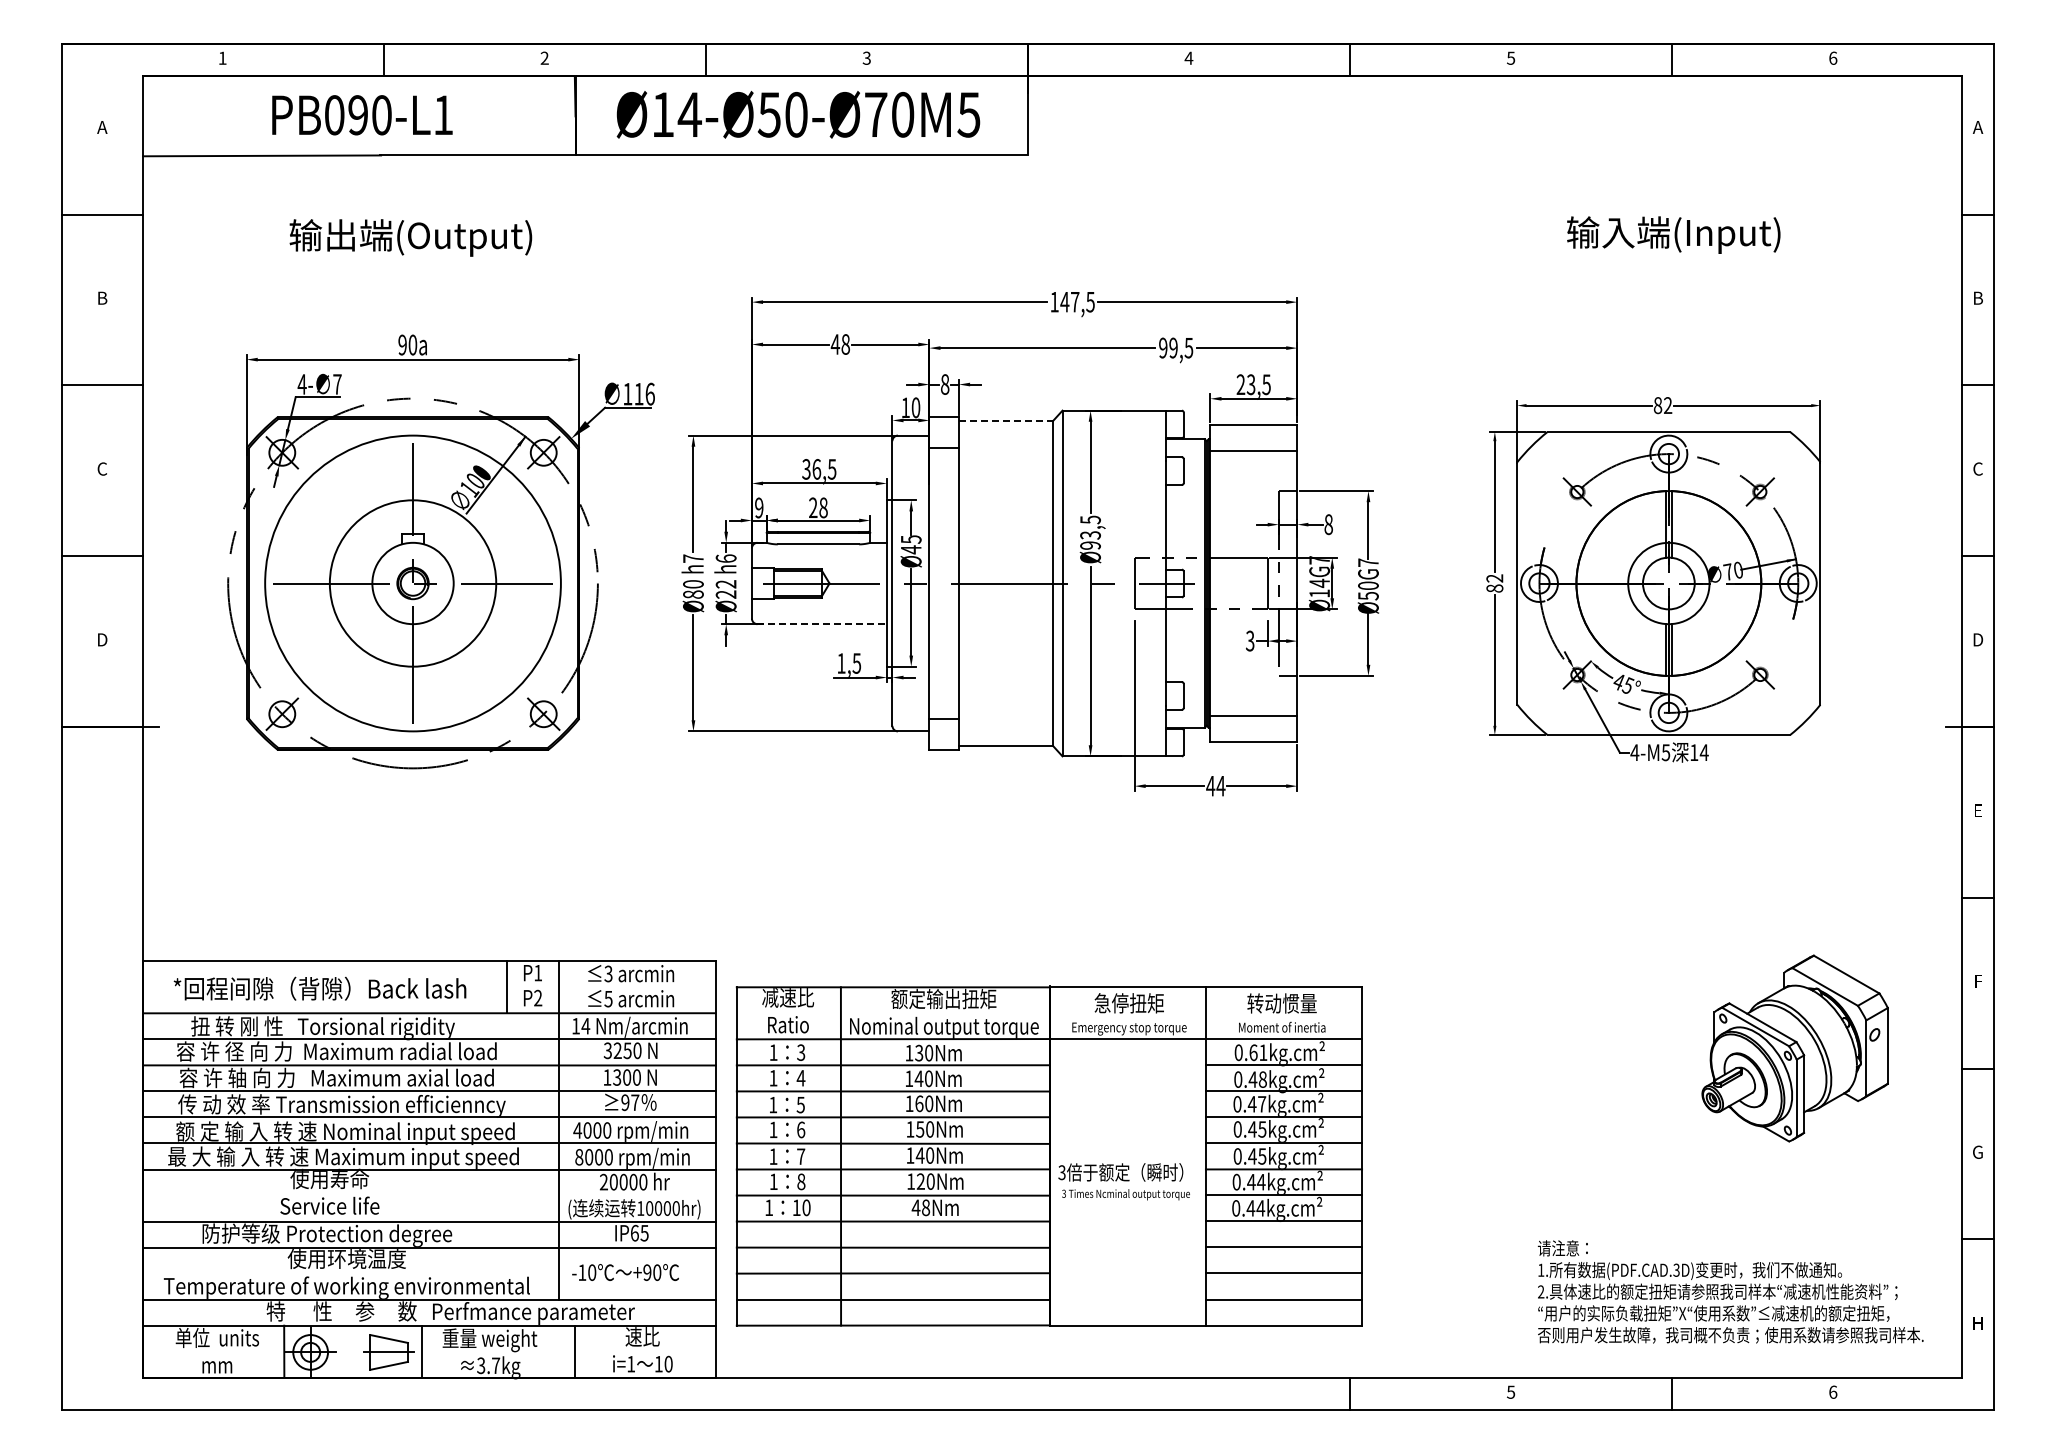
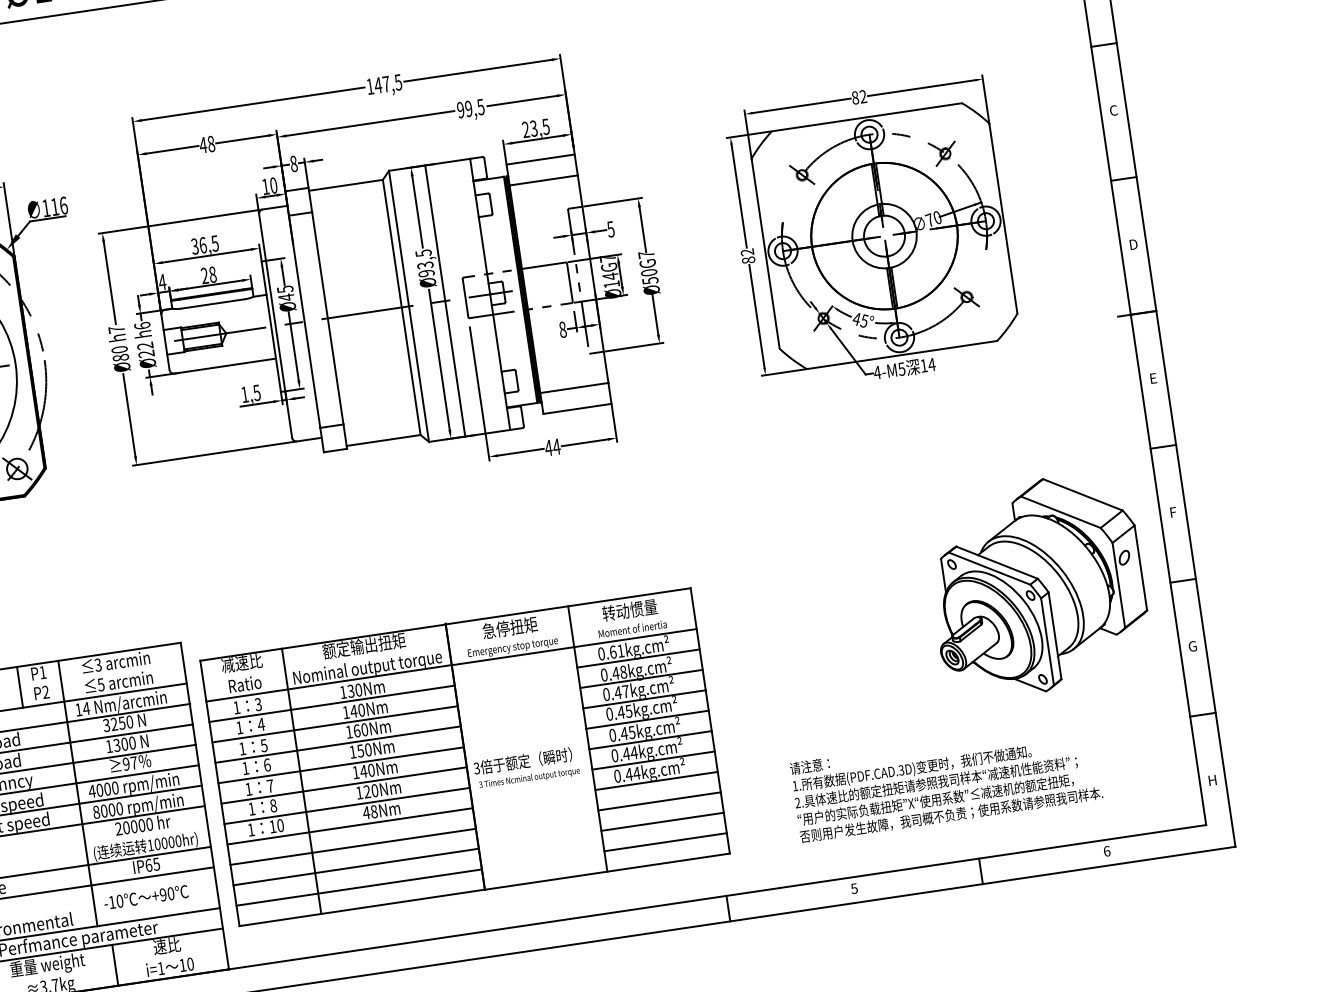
line: (1006, 420) -> (346, 185), dashed -> solid
text: (758, 507) -> (161, 281), 9 -> 4
text: (1328, 524) -> (610, 229), 8 -> 5
line: (1108, 583) -> (445, 301), added
line: (822, 624) -> (225, 366), dashed -> solid
text: (1250, 640) -> (563, 329), 3 -> 8
part: (1794, 1048) -> (1036, 586), size x1.43
text: (1730, 1291) -> (946, 780), moved

